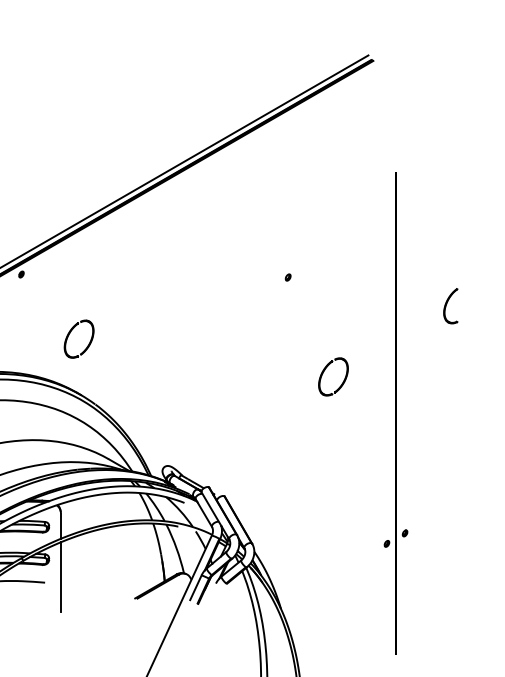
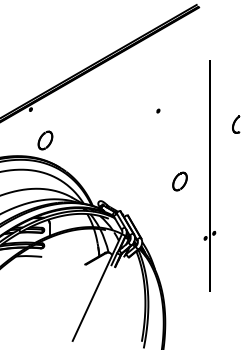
part: (79, 339) -> (45, 140), moved
part: (332, 376) -> (179, 181), moved
line: (60, 575) -> (49, 253), removed

